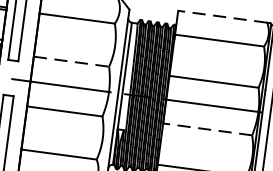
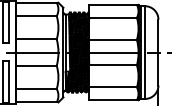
line: (223, 16) -> (113, 4), dashed -> solid
line: (73, 62) -> (37, 39), dashed -> solid
line: (208, 129) -> (113, 65), dashed -> solid

